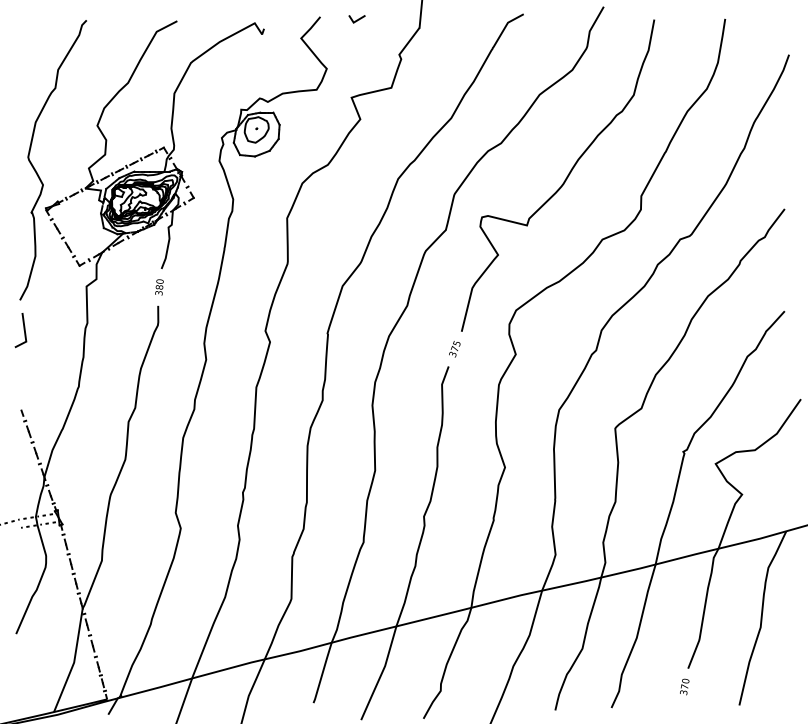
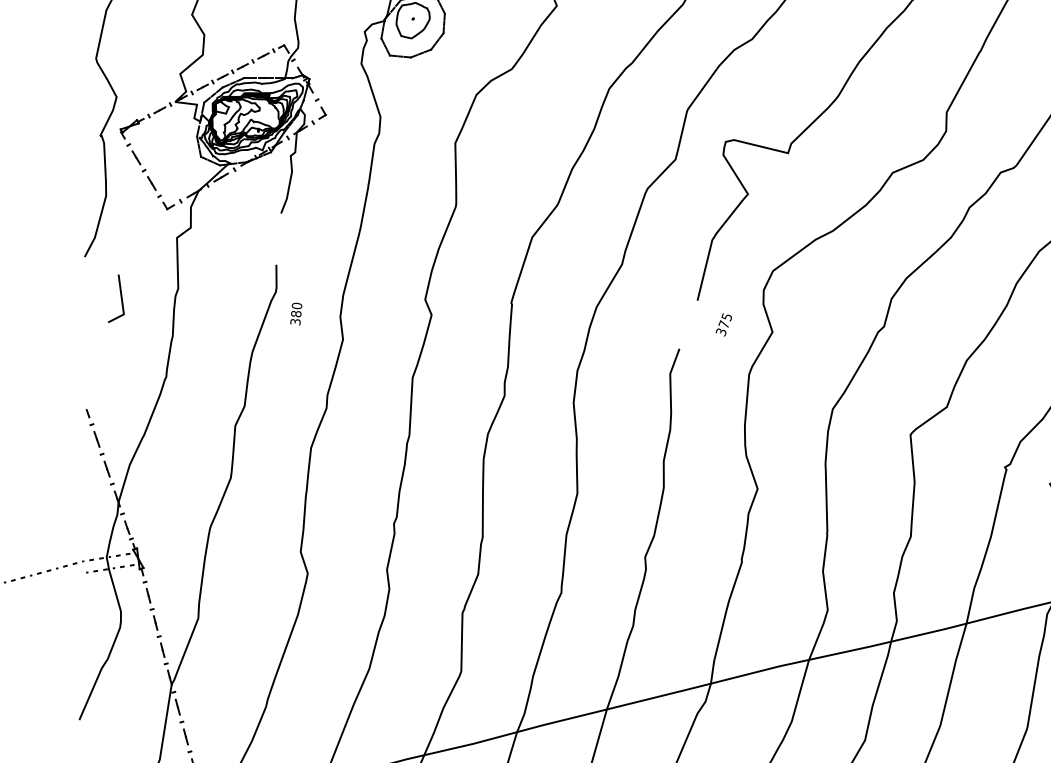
text: (159, 287) -> (296, 314), moved
line: (23, 330) -> (120, 298), moved
text: (454, 349) -> (723, 325), moved

